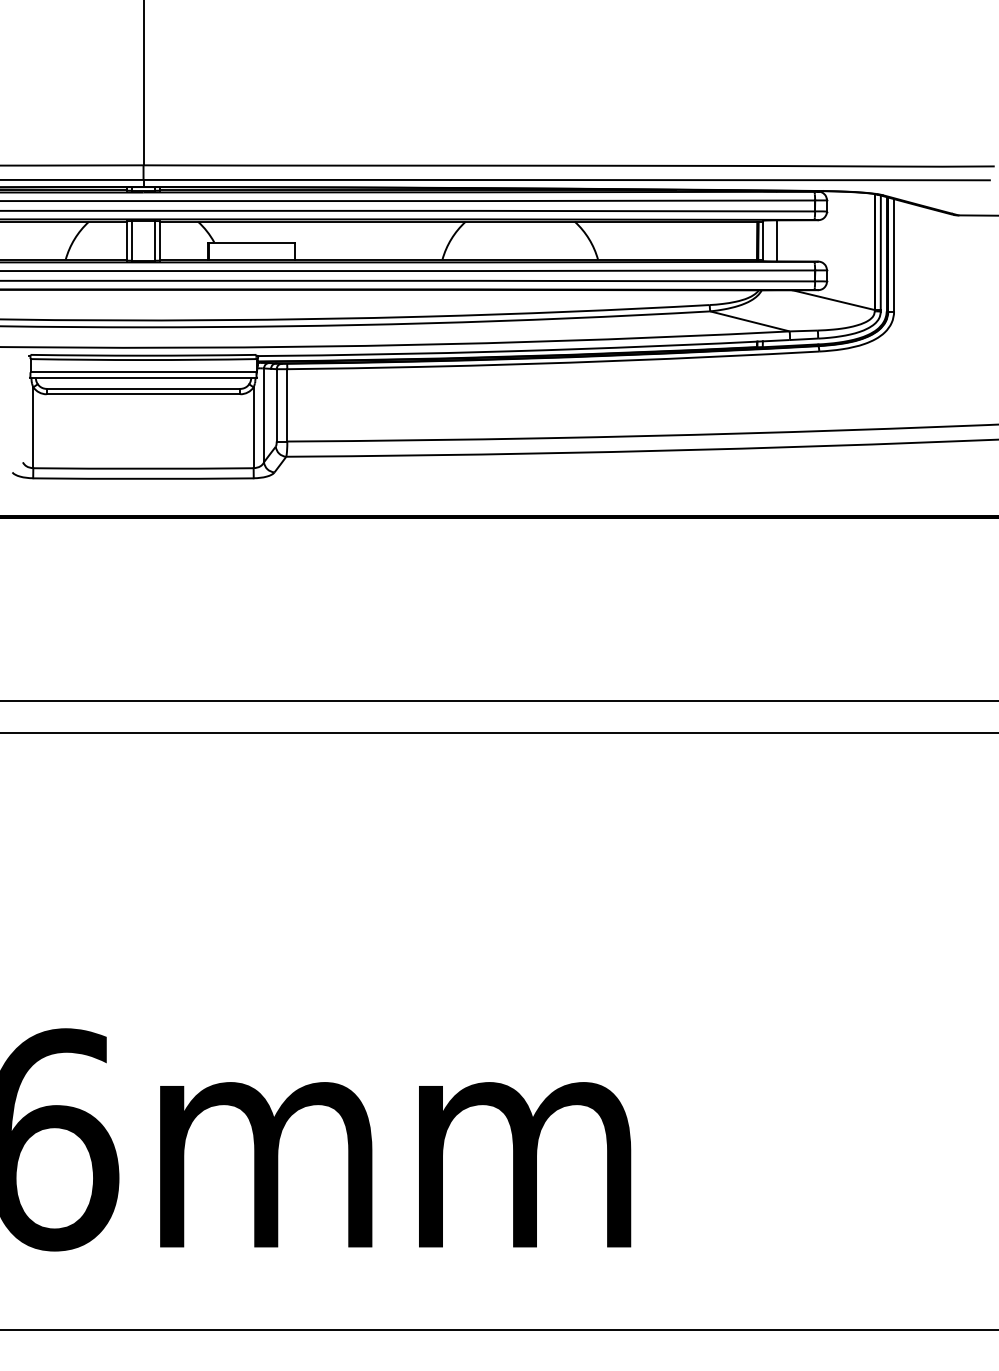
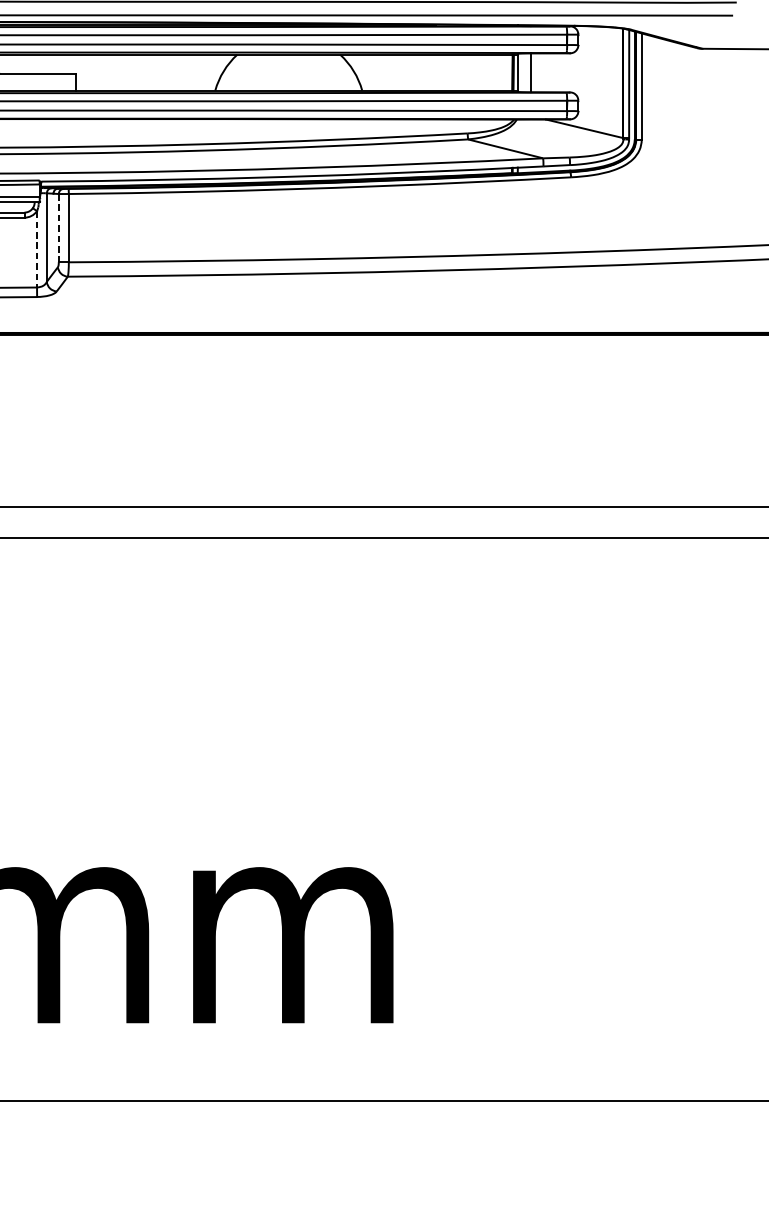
line: (276, 405) -> (58, 228), solid -> dashed
line: (253, 428) -> (36, 250), solid -> dashed

